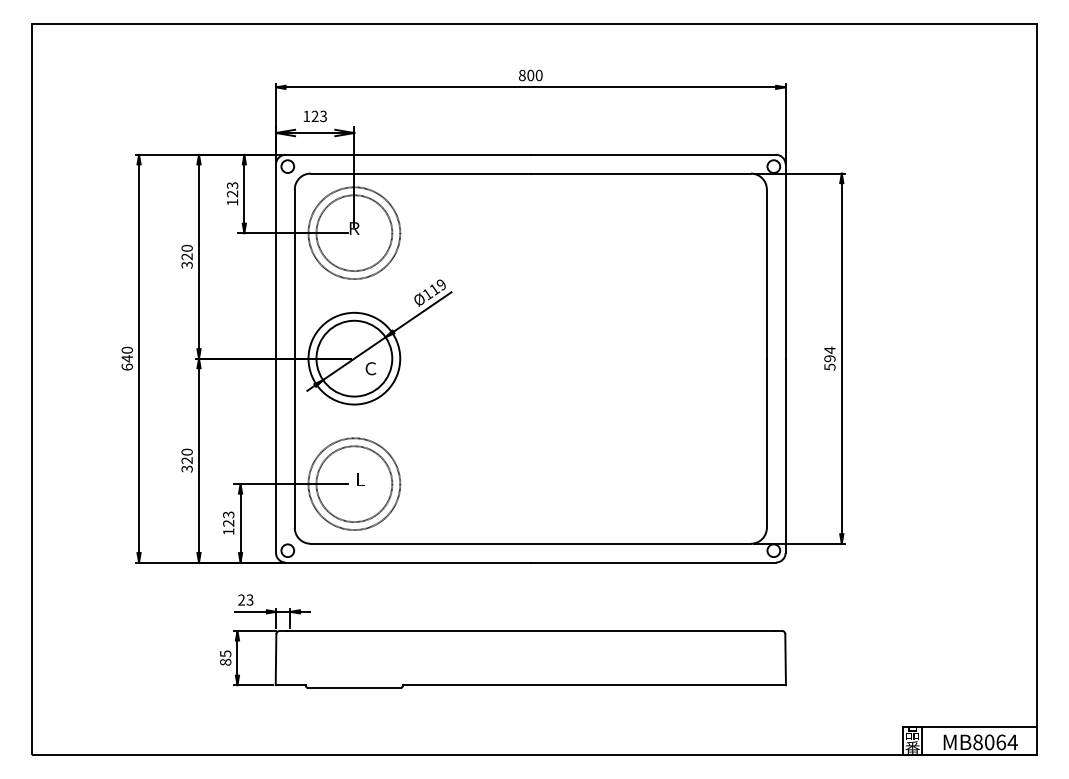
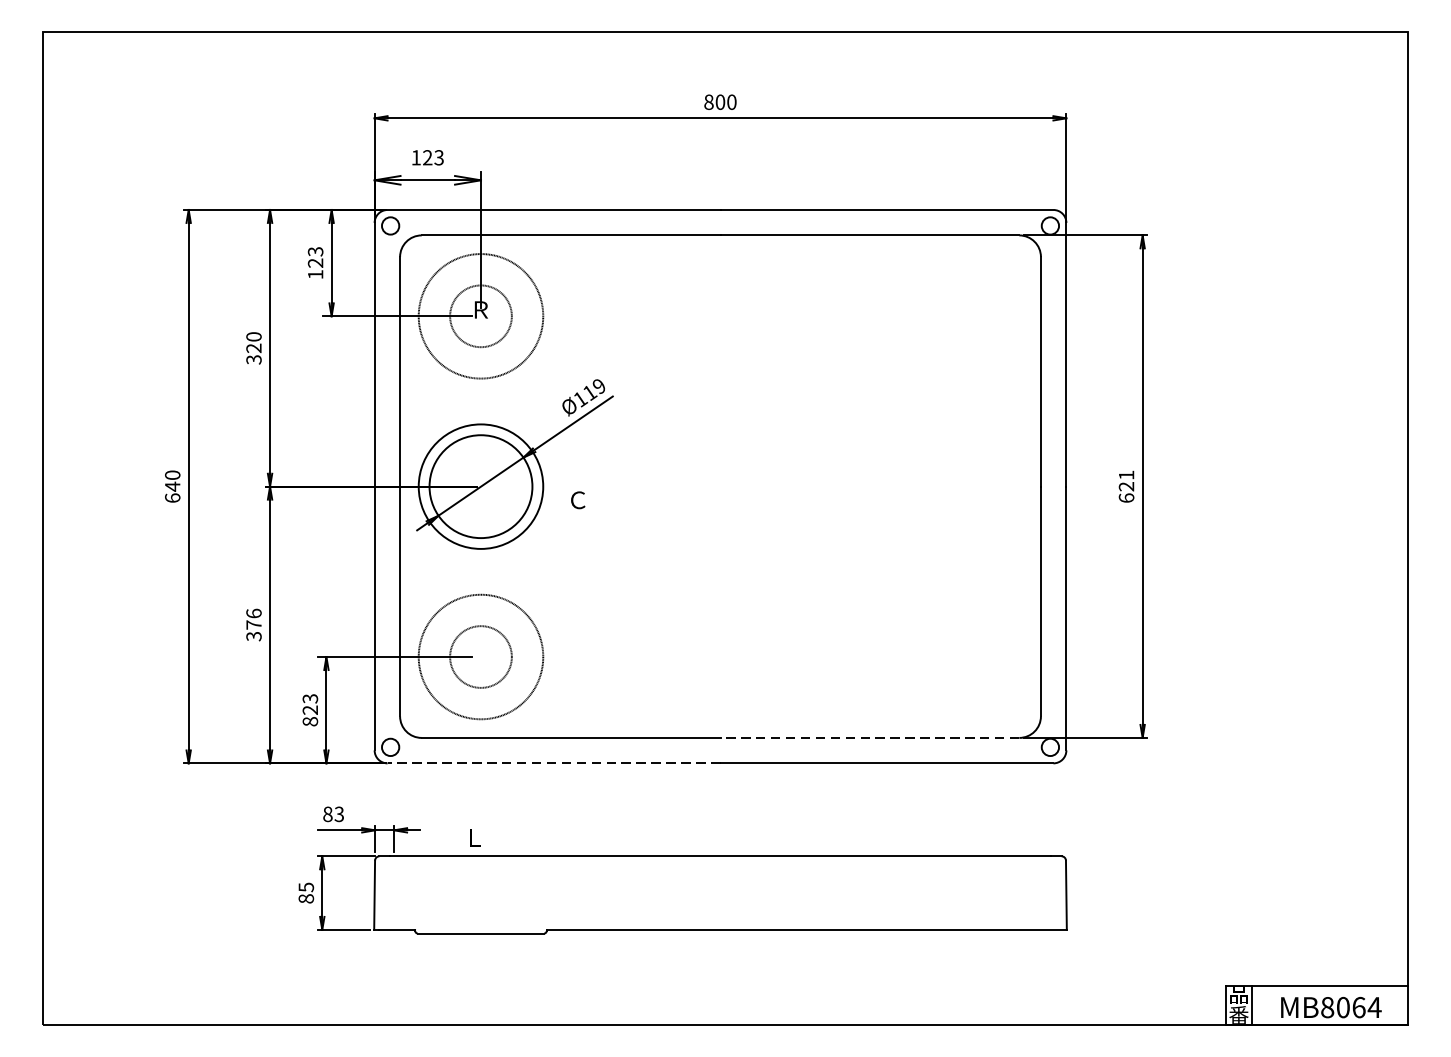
circle: (354, 233) -> (481, 316), size x0.6
text: (829, 358) -> (1125, 486), 594 -> 621
text: (370, 368) -> (577, 499), moved
text: (186, 456) -> (253, 619), 320 -> 376
text: (360, 479) -> (474, 838), moved
circle: (354, 484) -> (481, 657), size x0.6
text: (228, 531) -> (310, 721), 123 -> 823
line: (640, 543) -> (869, 737), solid -> dashed
line: (408, 562) -> (554, 763), solid -> dashed
text: (241, 599) -> (327, 813), 23 -> 83

